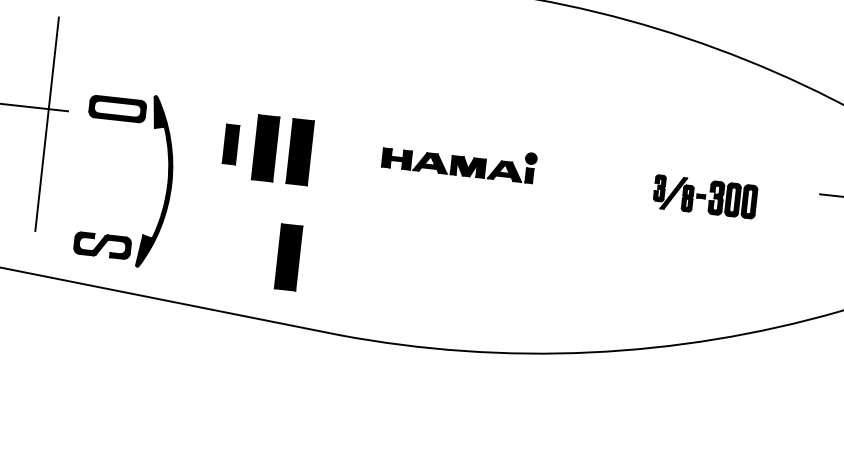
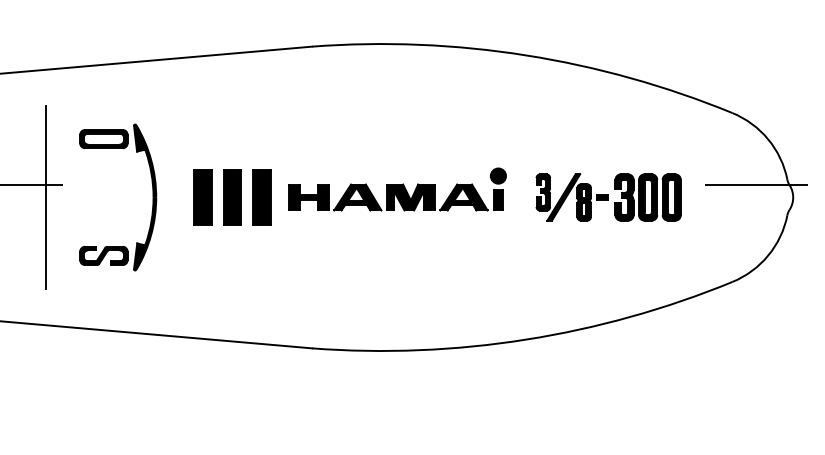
part: (230, 144) -> (202, 197), size x1.67
part: (459, 160) -> (397, 189), size x1.67
part: (166, 183) -> (152, 197), moved
part: (705, 196) -> (608, 197), size x1.67
part: (287, 257) -> (261, 287), removed

